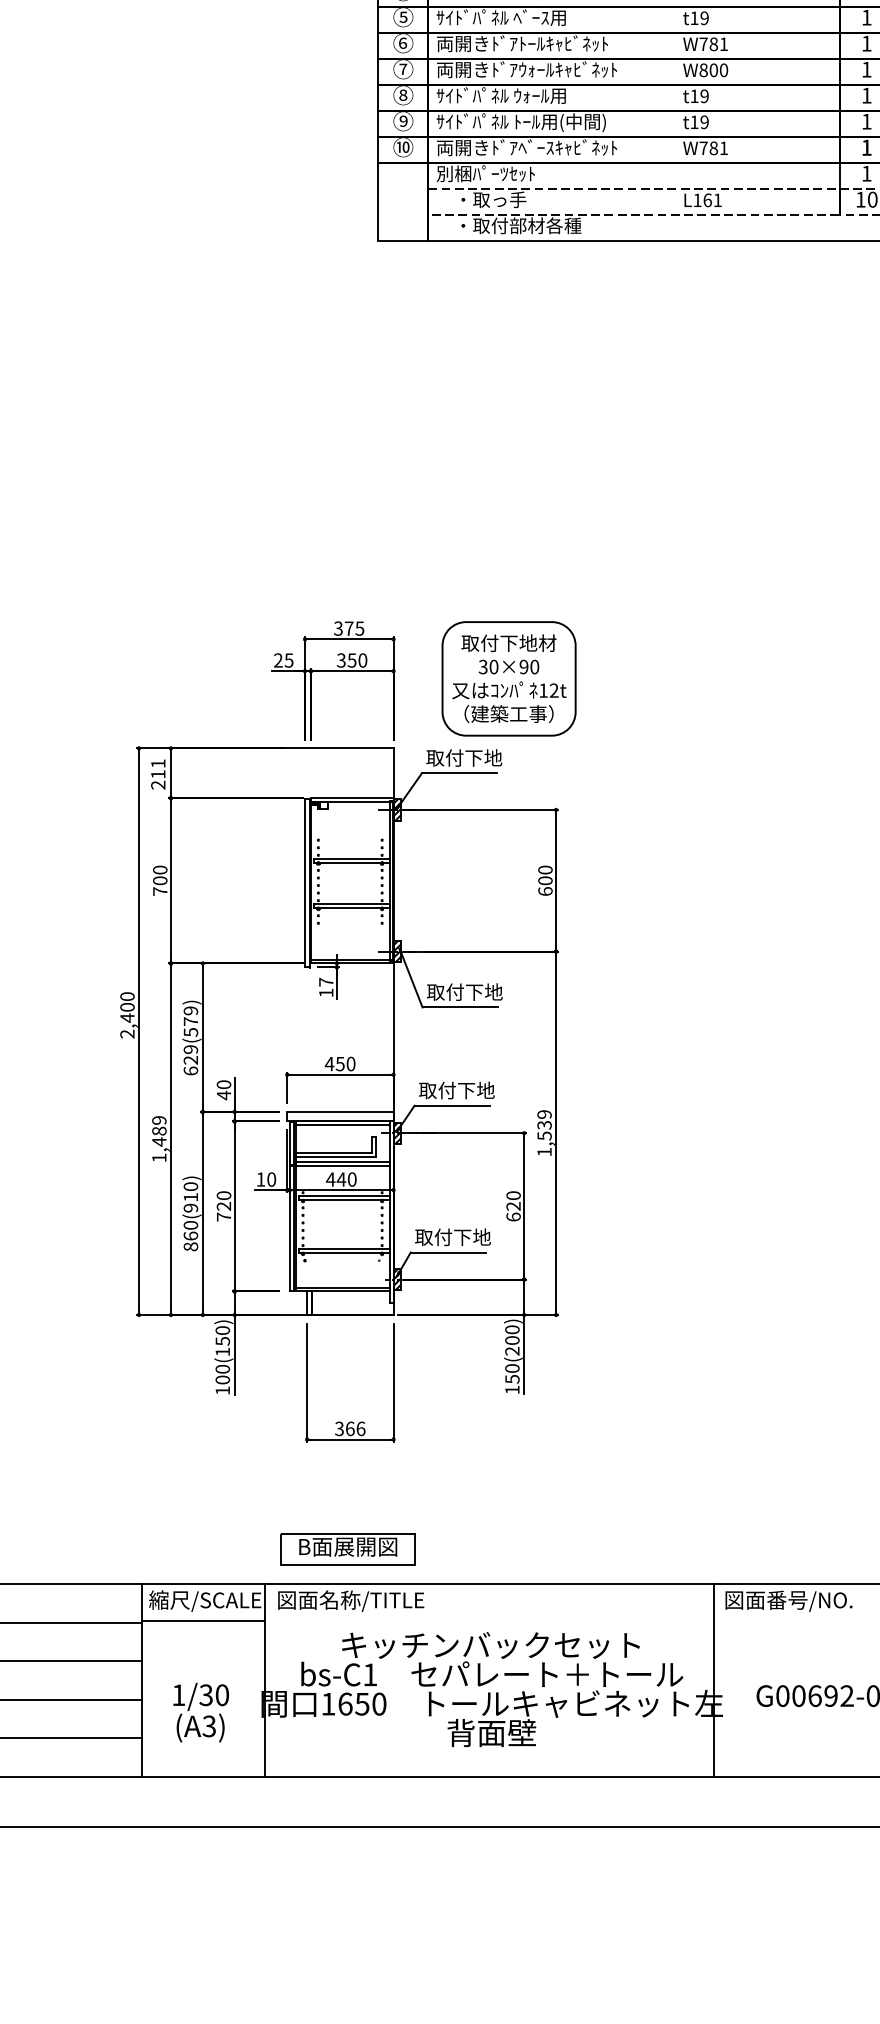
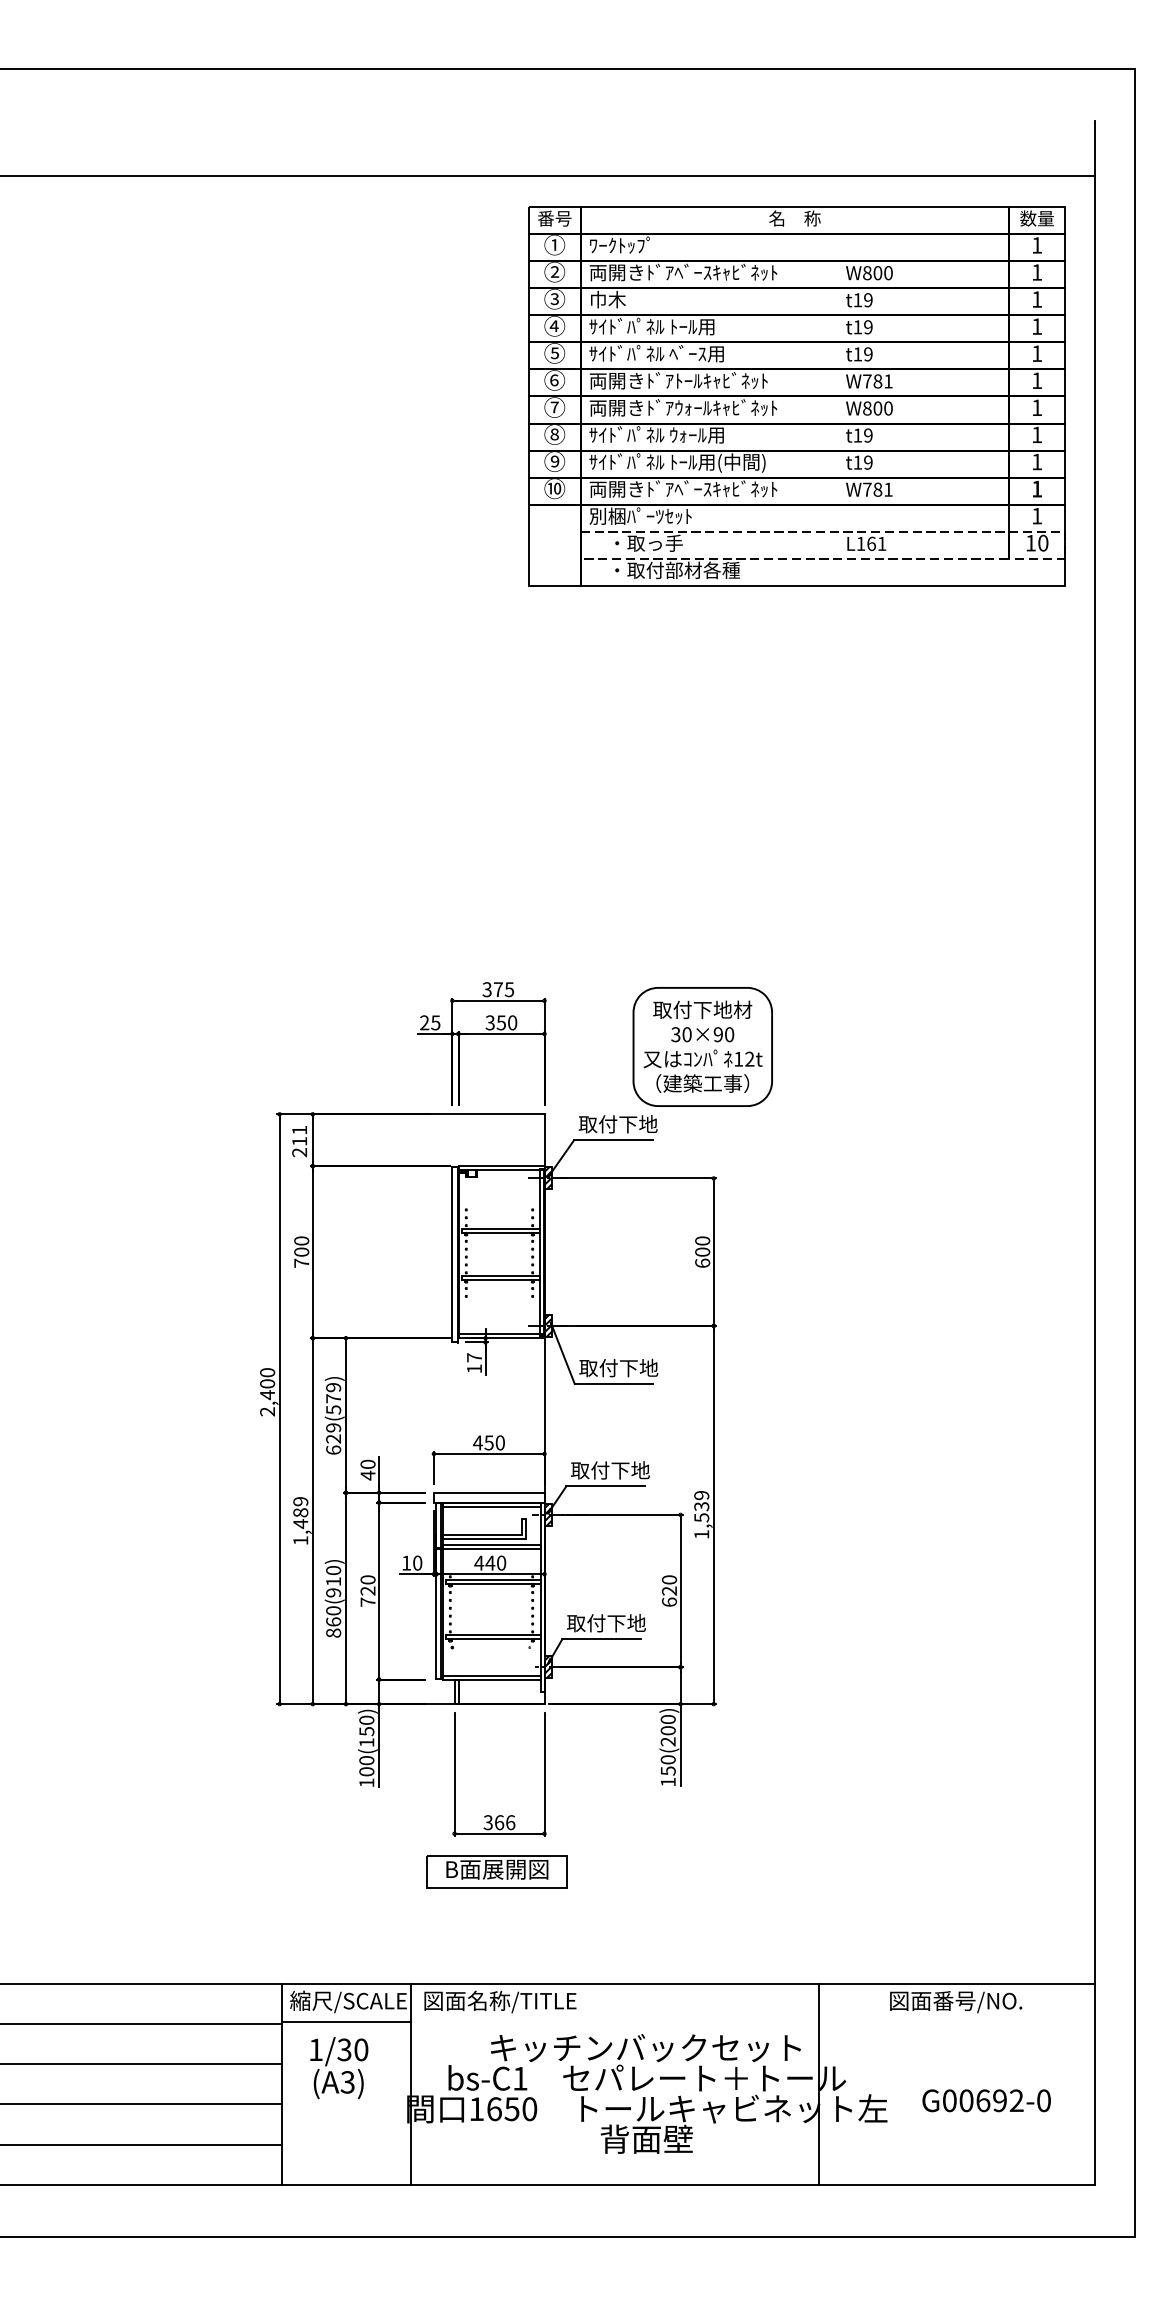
part: (508, 678) -> (702, 1046), moved
part: (347, 1548) -> (496, 1871), moved
line: (714, 1680) -> (819, 2084), moved
text: (201, 1713) -> (339, 2068), moved

